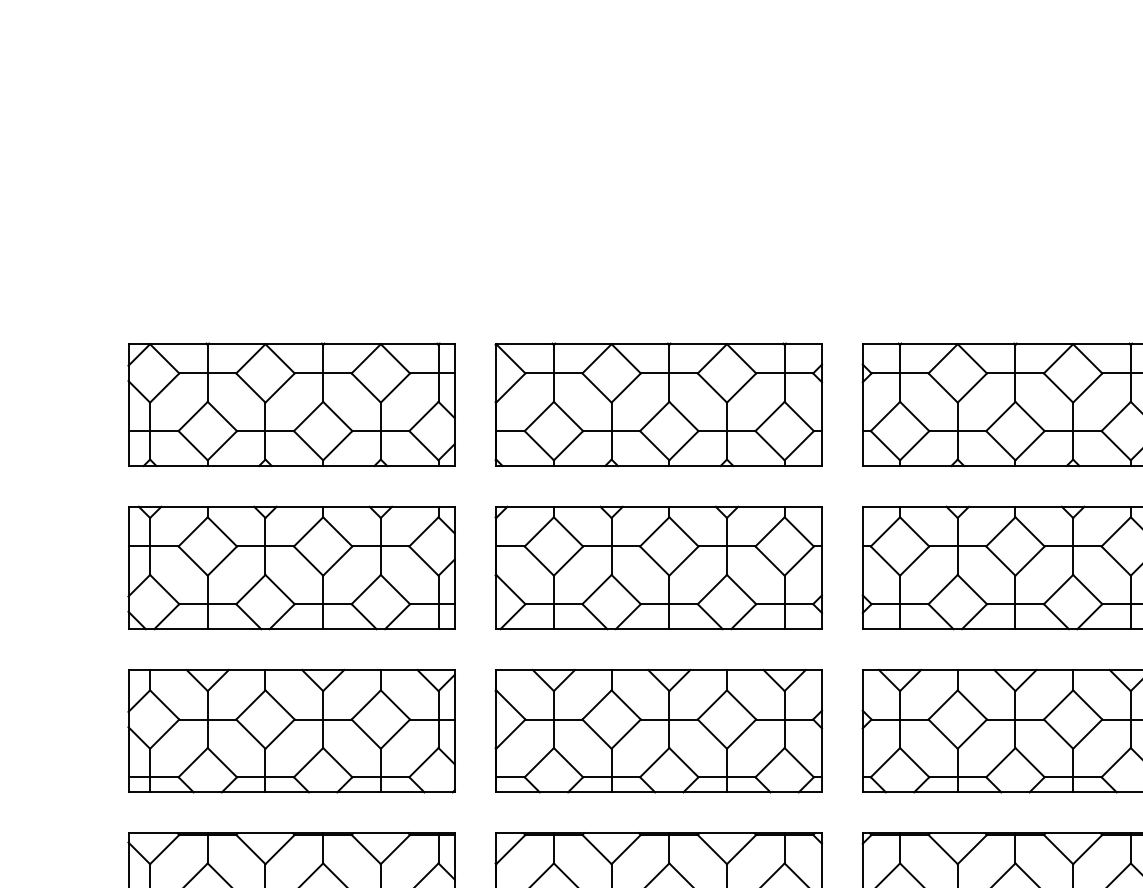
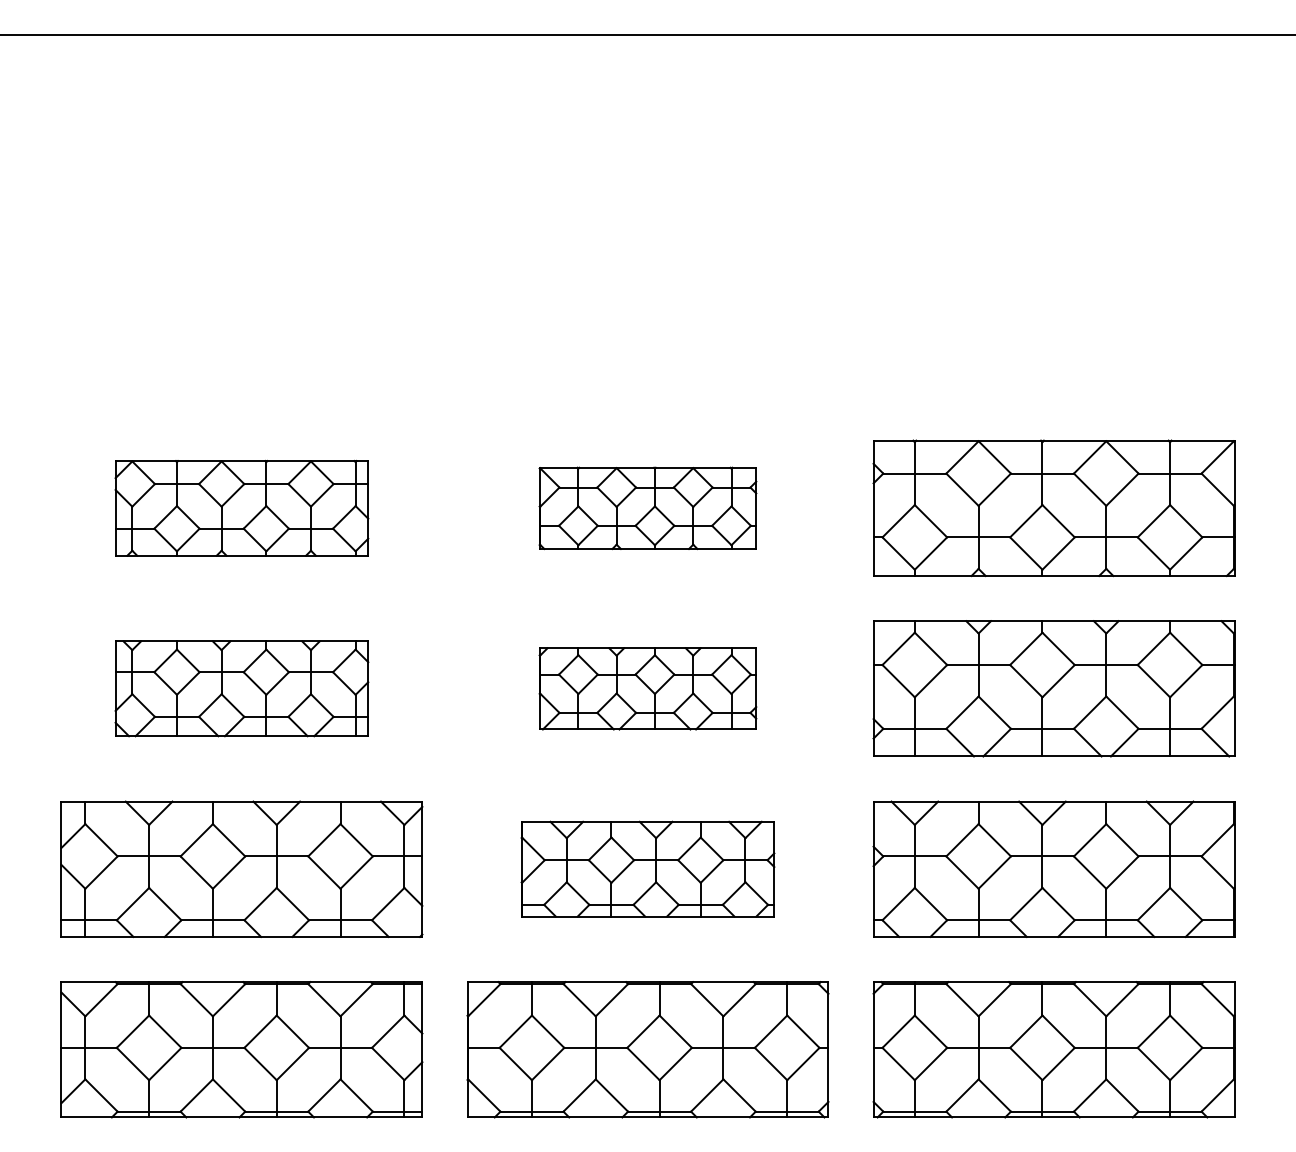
part: (291, 404) -> (241, 508), size x0.7
part: (658, 404) -> (647, 508), size x0.6
part: (291, 567) -> (241, 688), size x0.7
part: (658, 567) -> (647, 688), size x0.6
part: (658, 730) -> (647, 868), size x0.7

